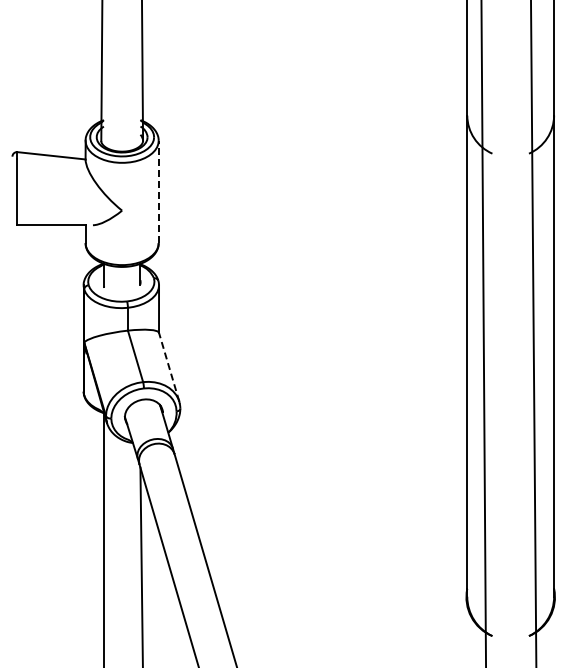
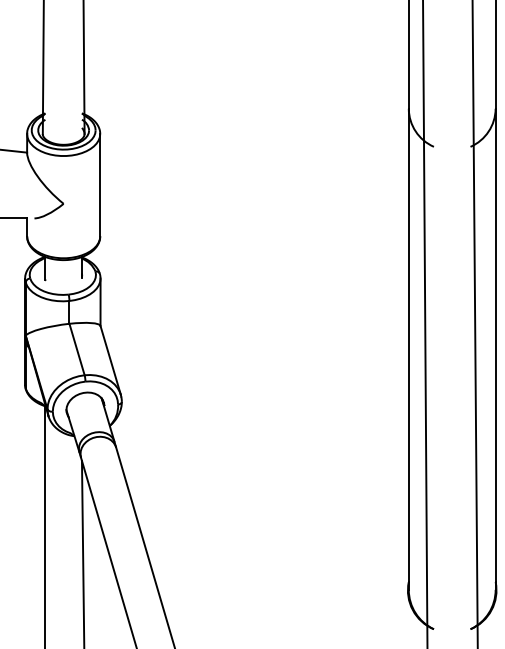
line: (158, 191) -> (100, 184), dashed -> solid
line: (169, 367) -> (111, 360), dashed -> solid

